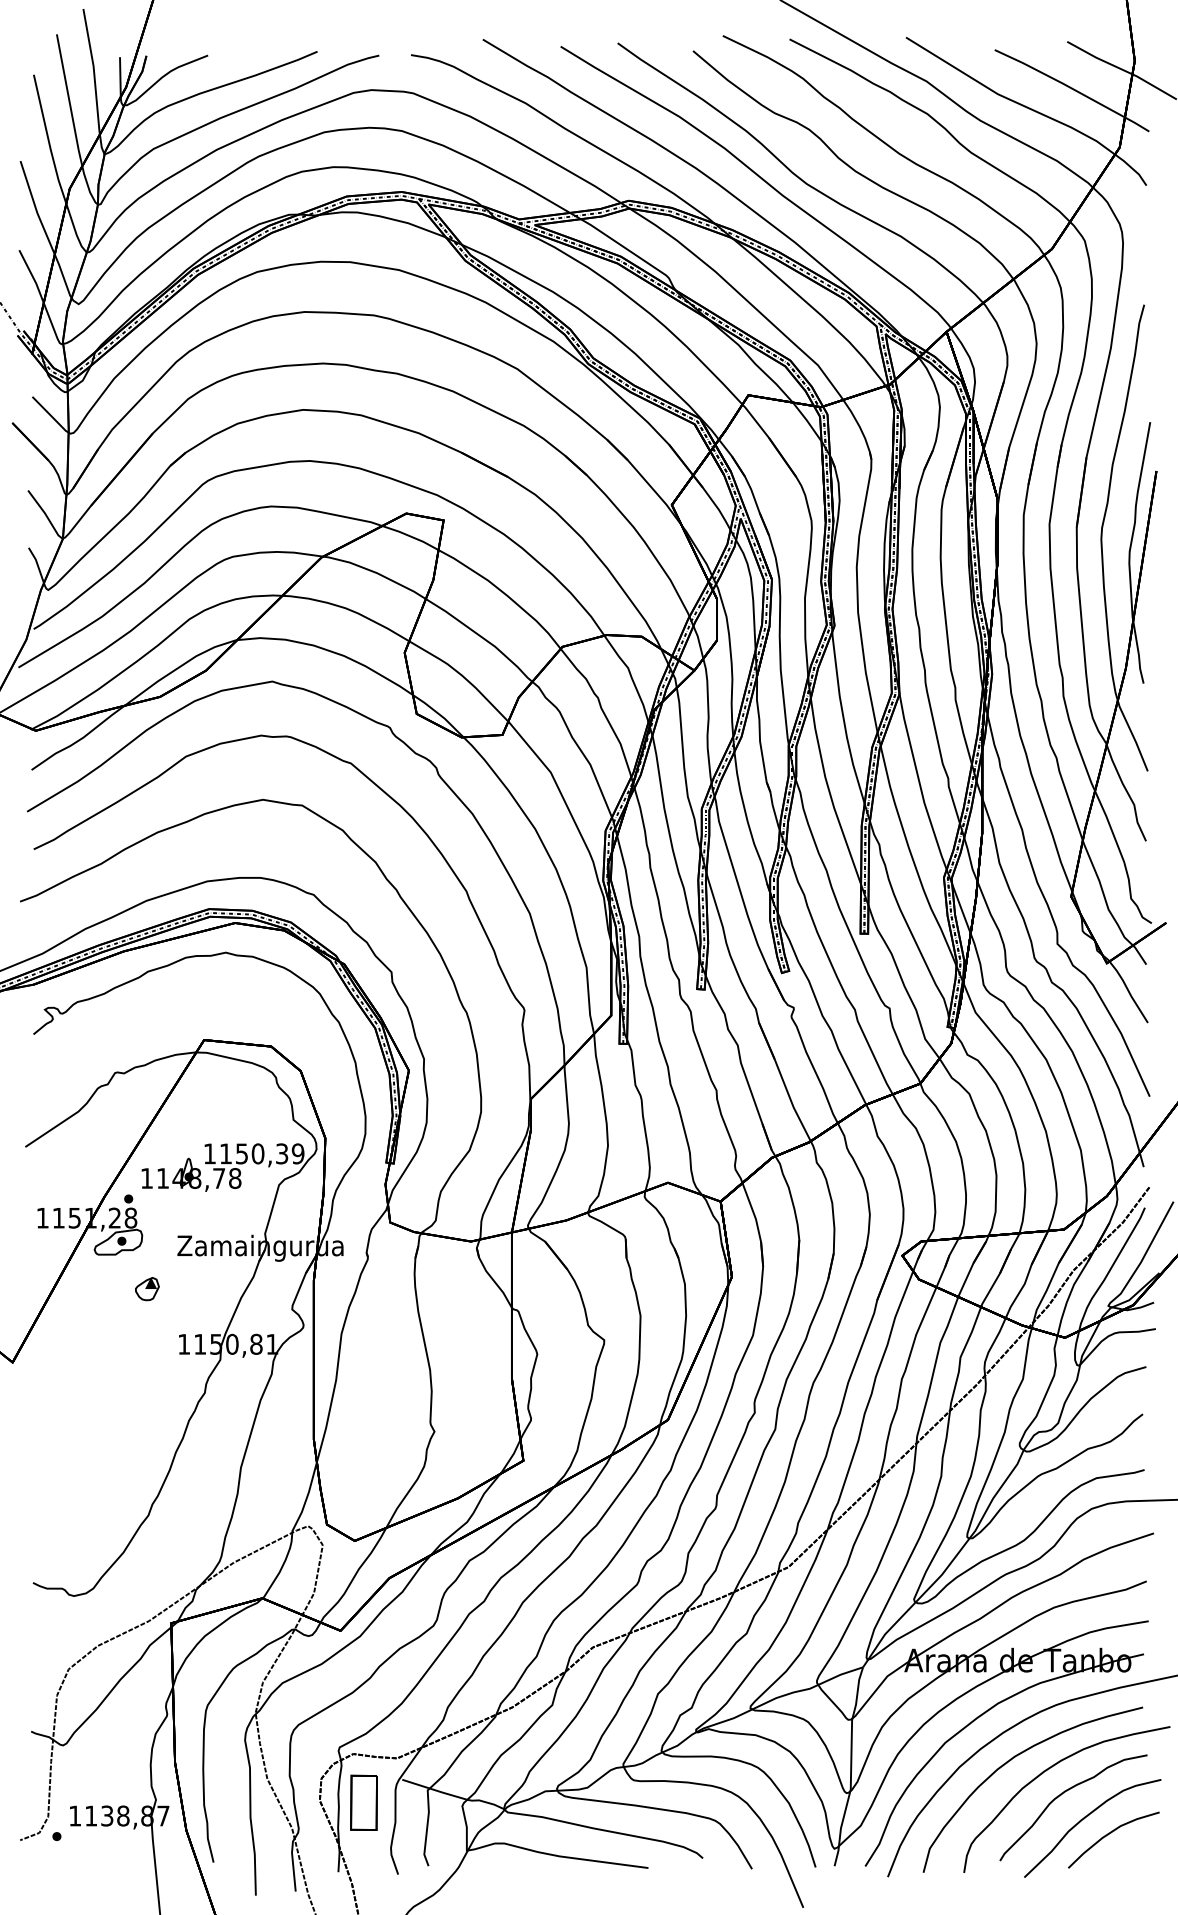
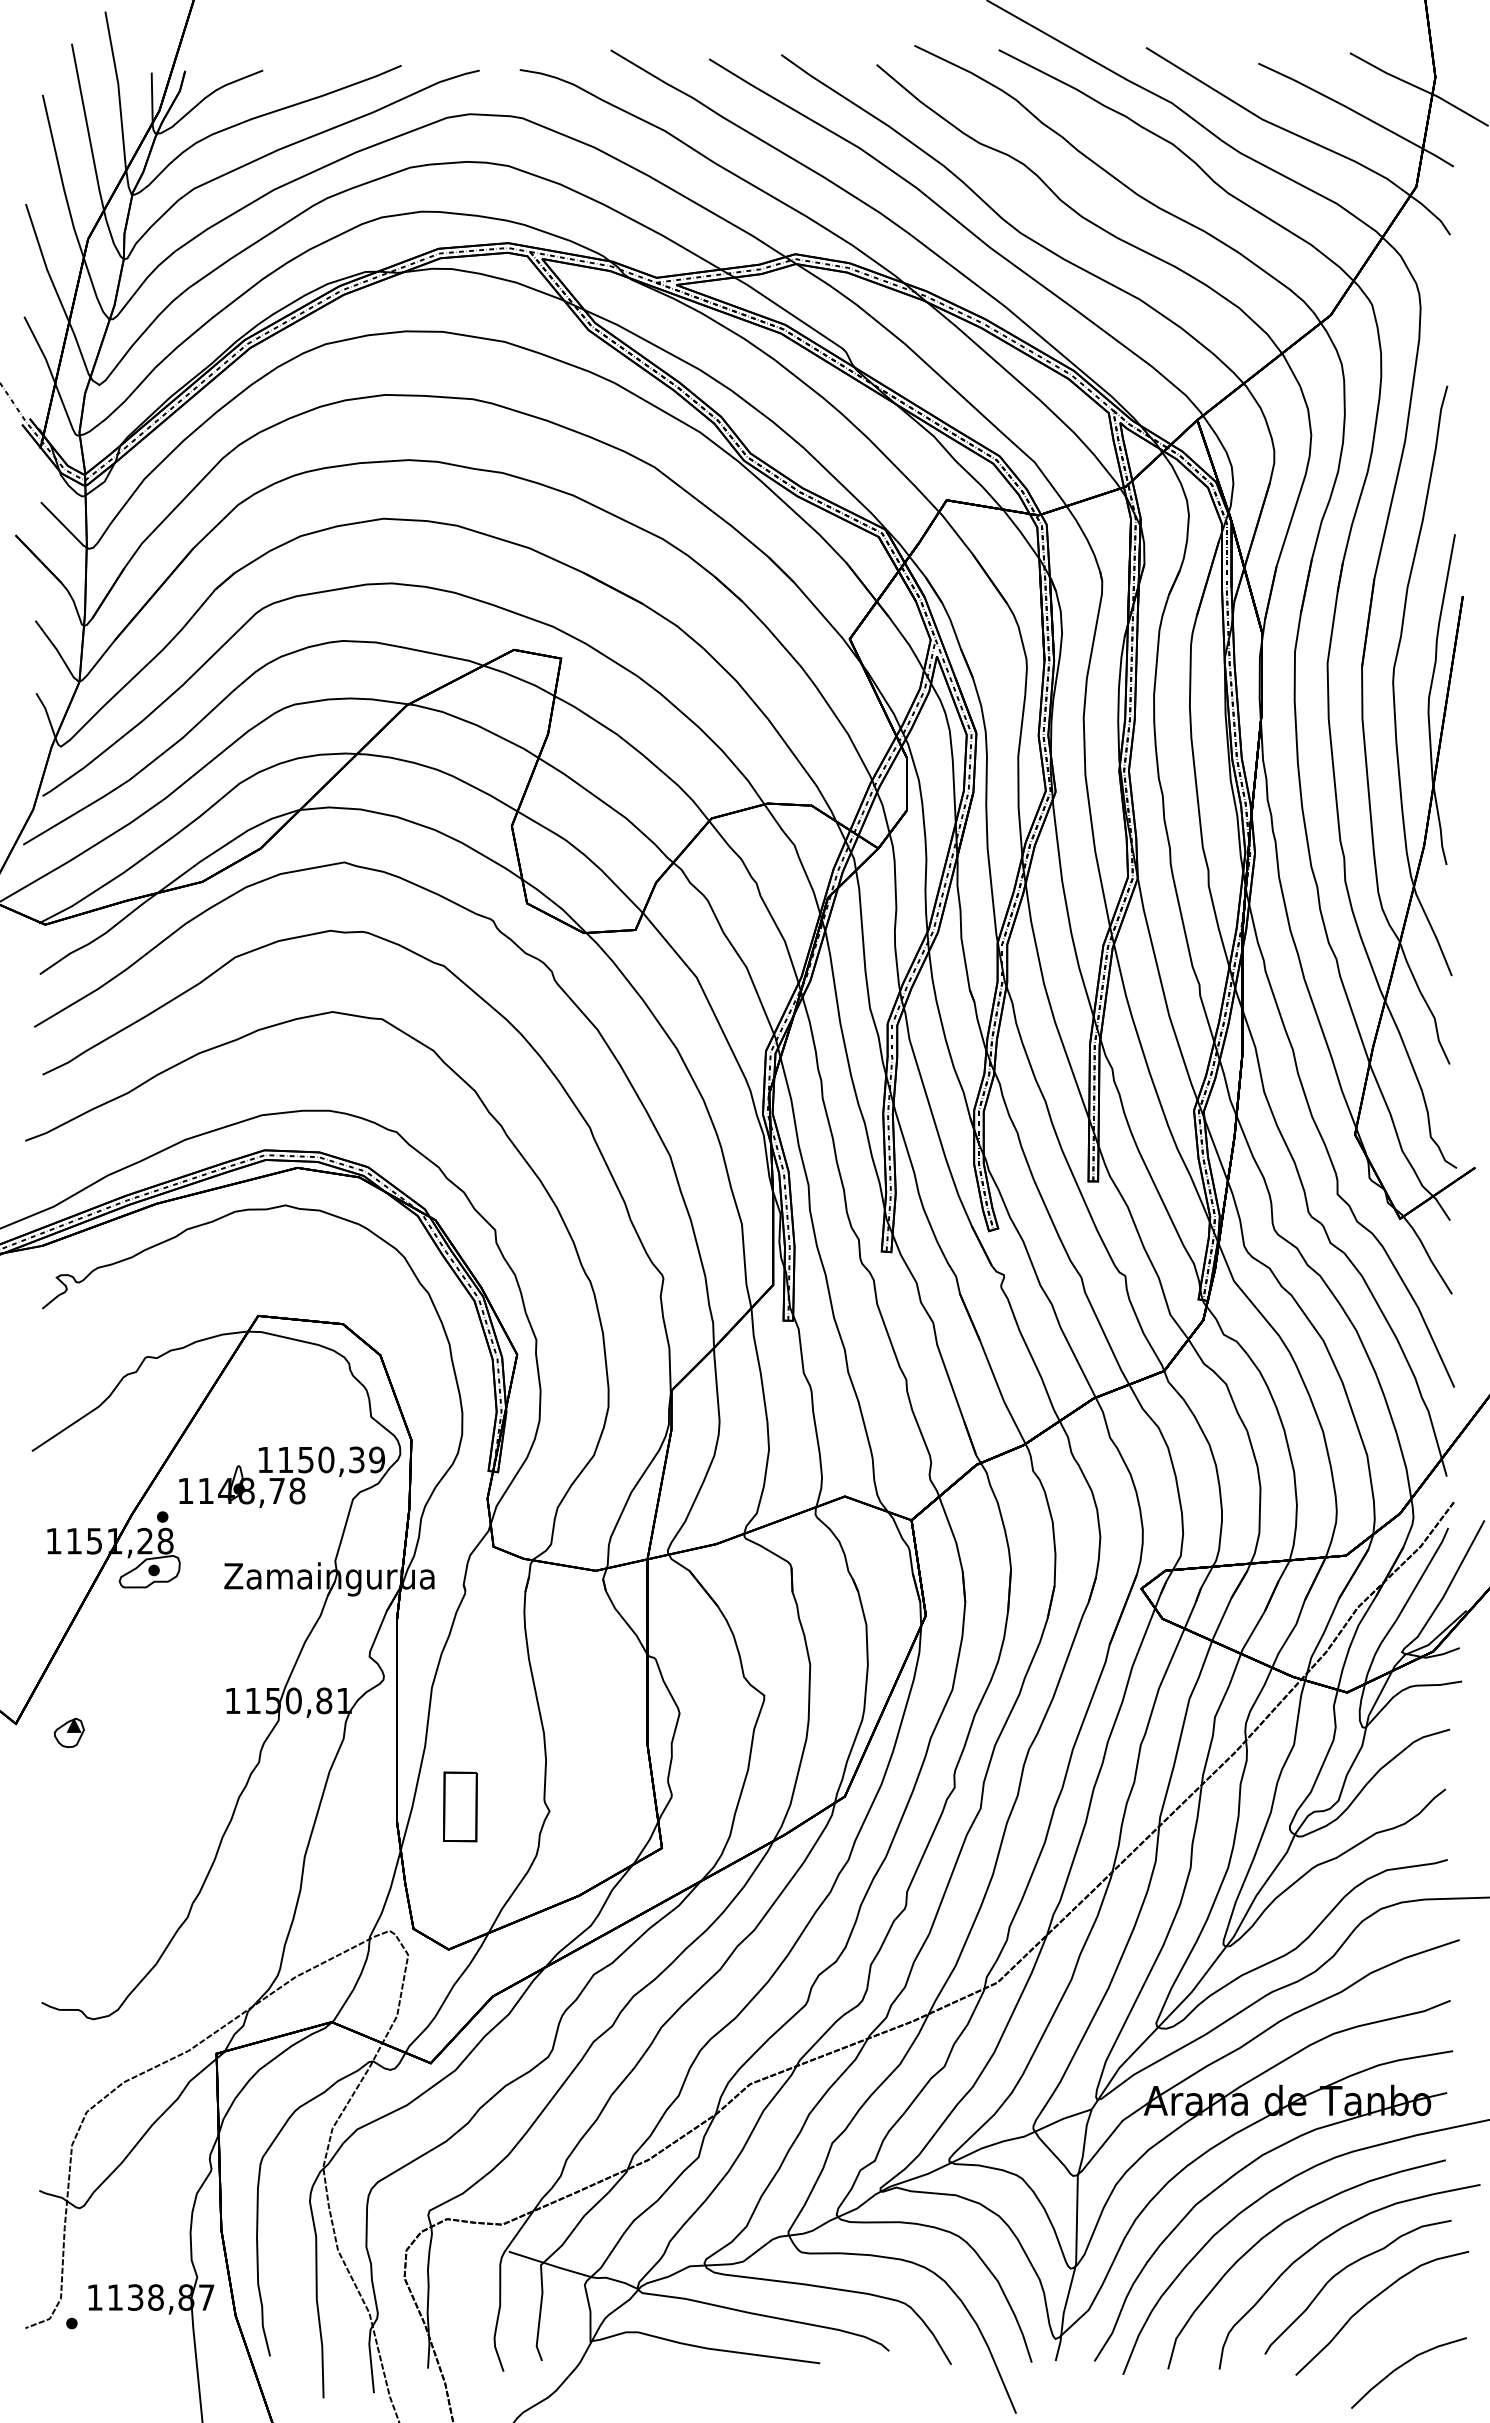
part: (146, 1288) -> (68, 1732), moved
part: (364, 1802) -> (460, 1806), moved
curve: (1108, 1834) -> (1402, 2366), moved

